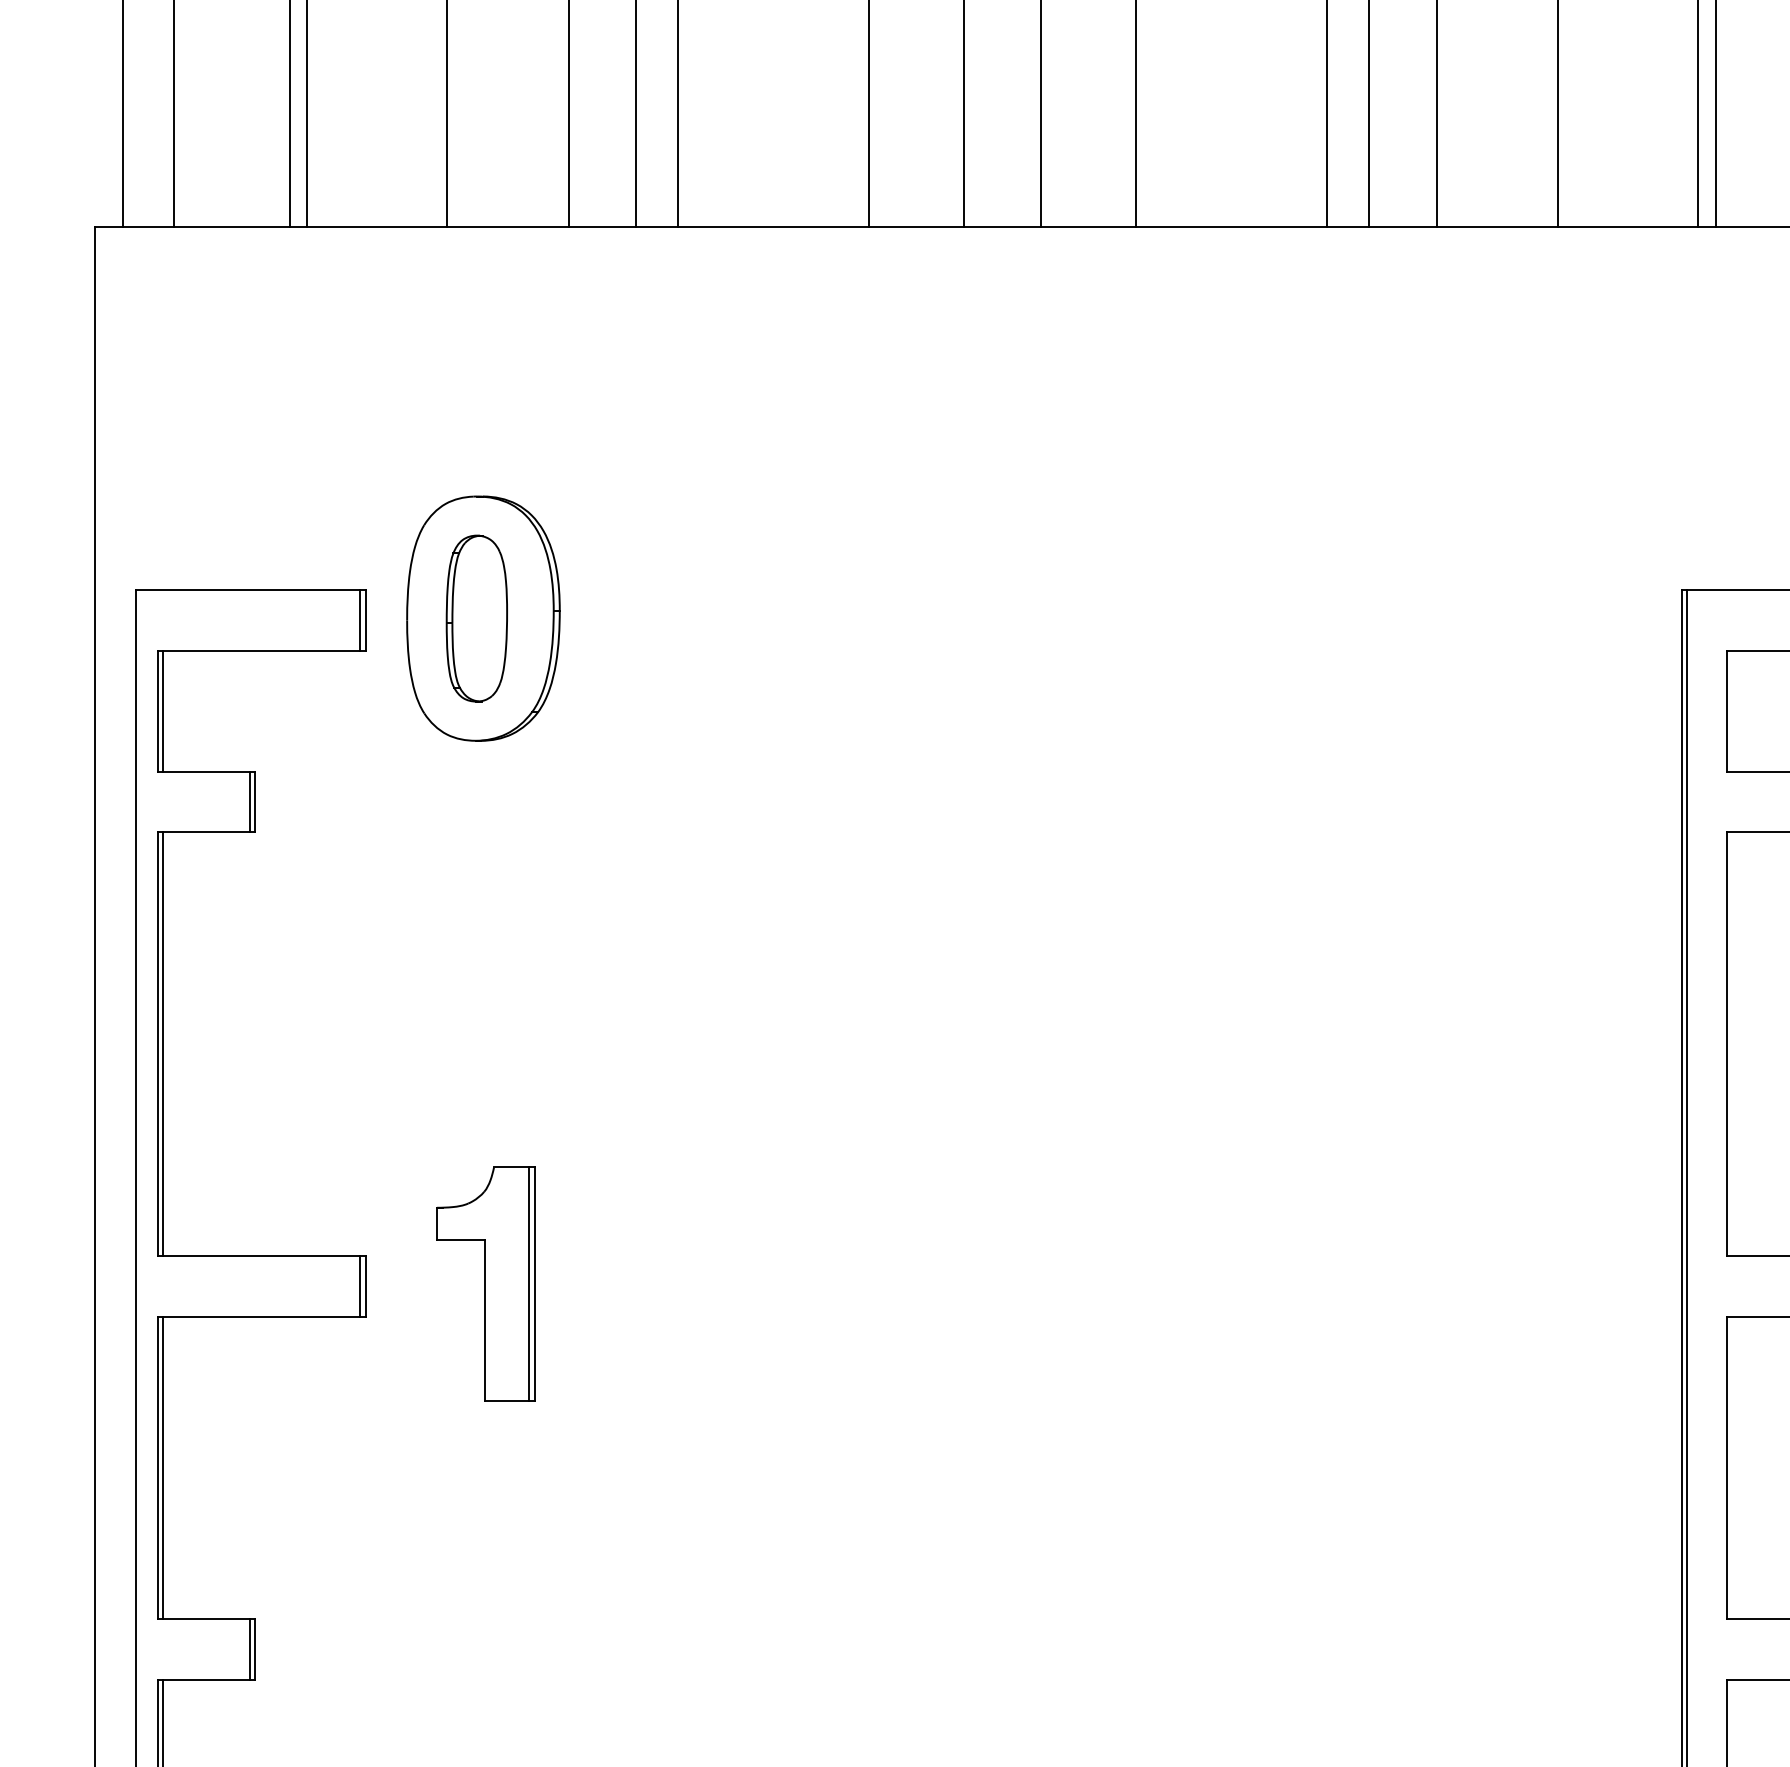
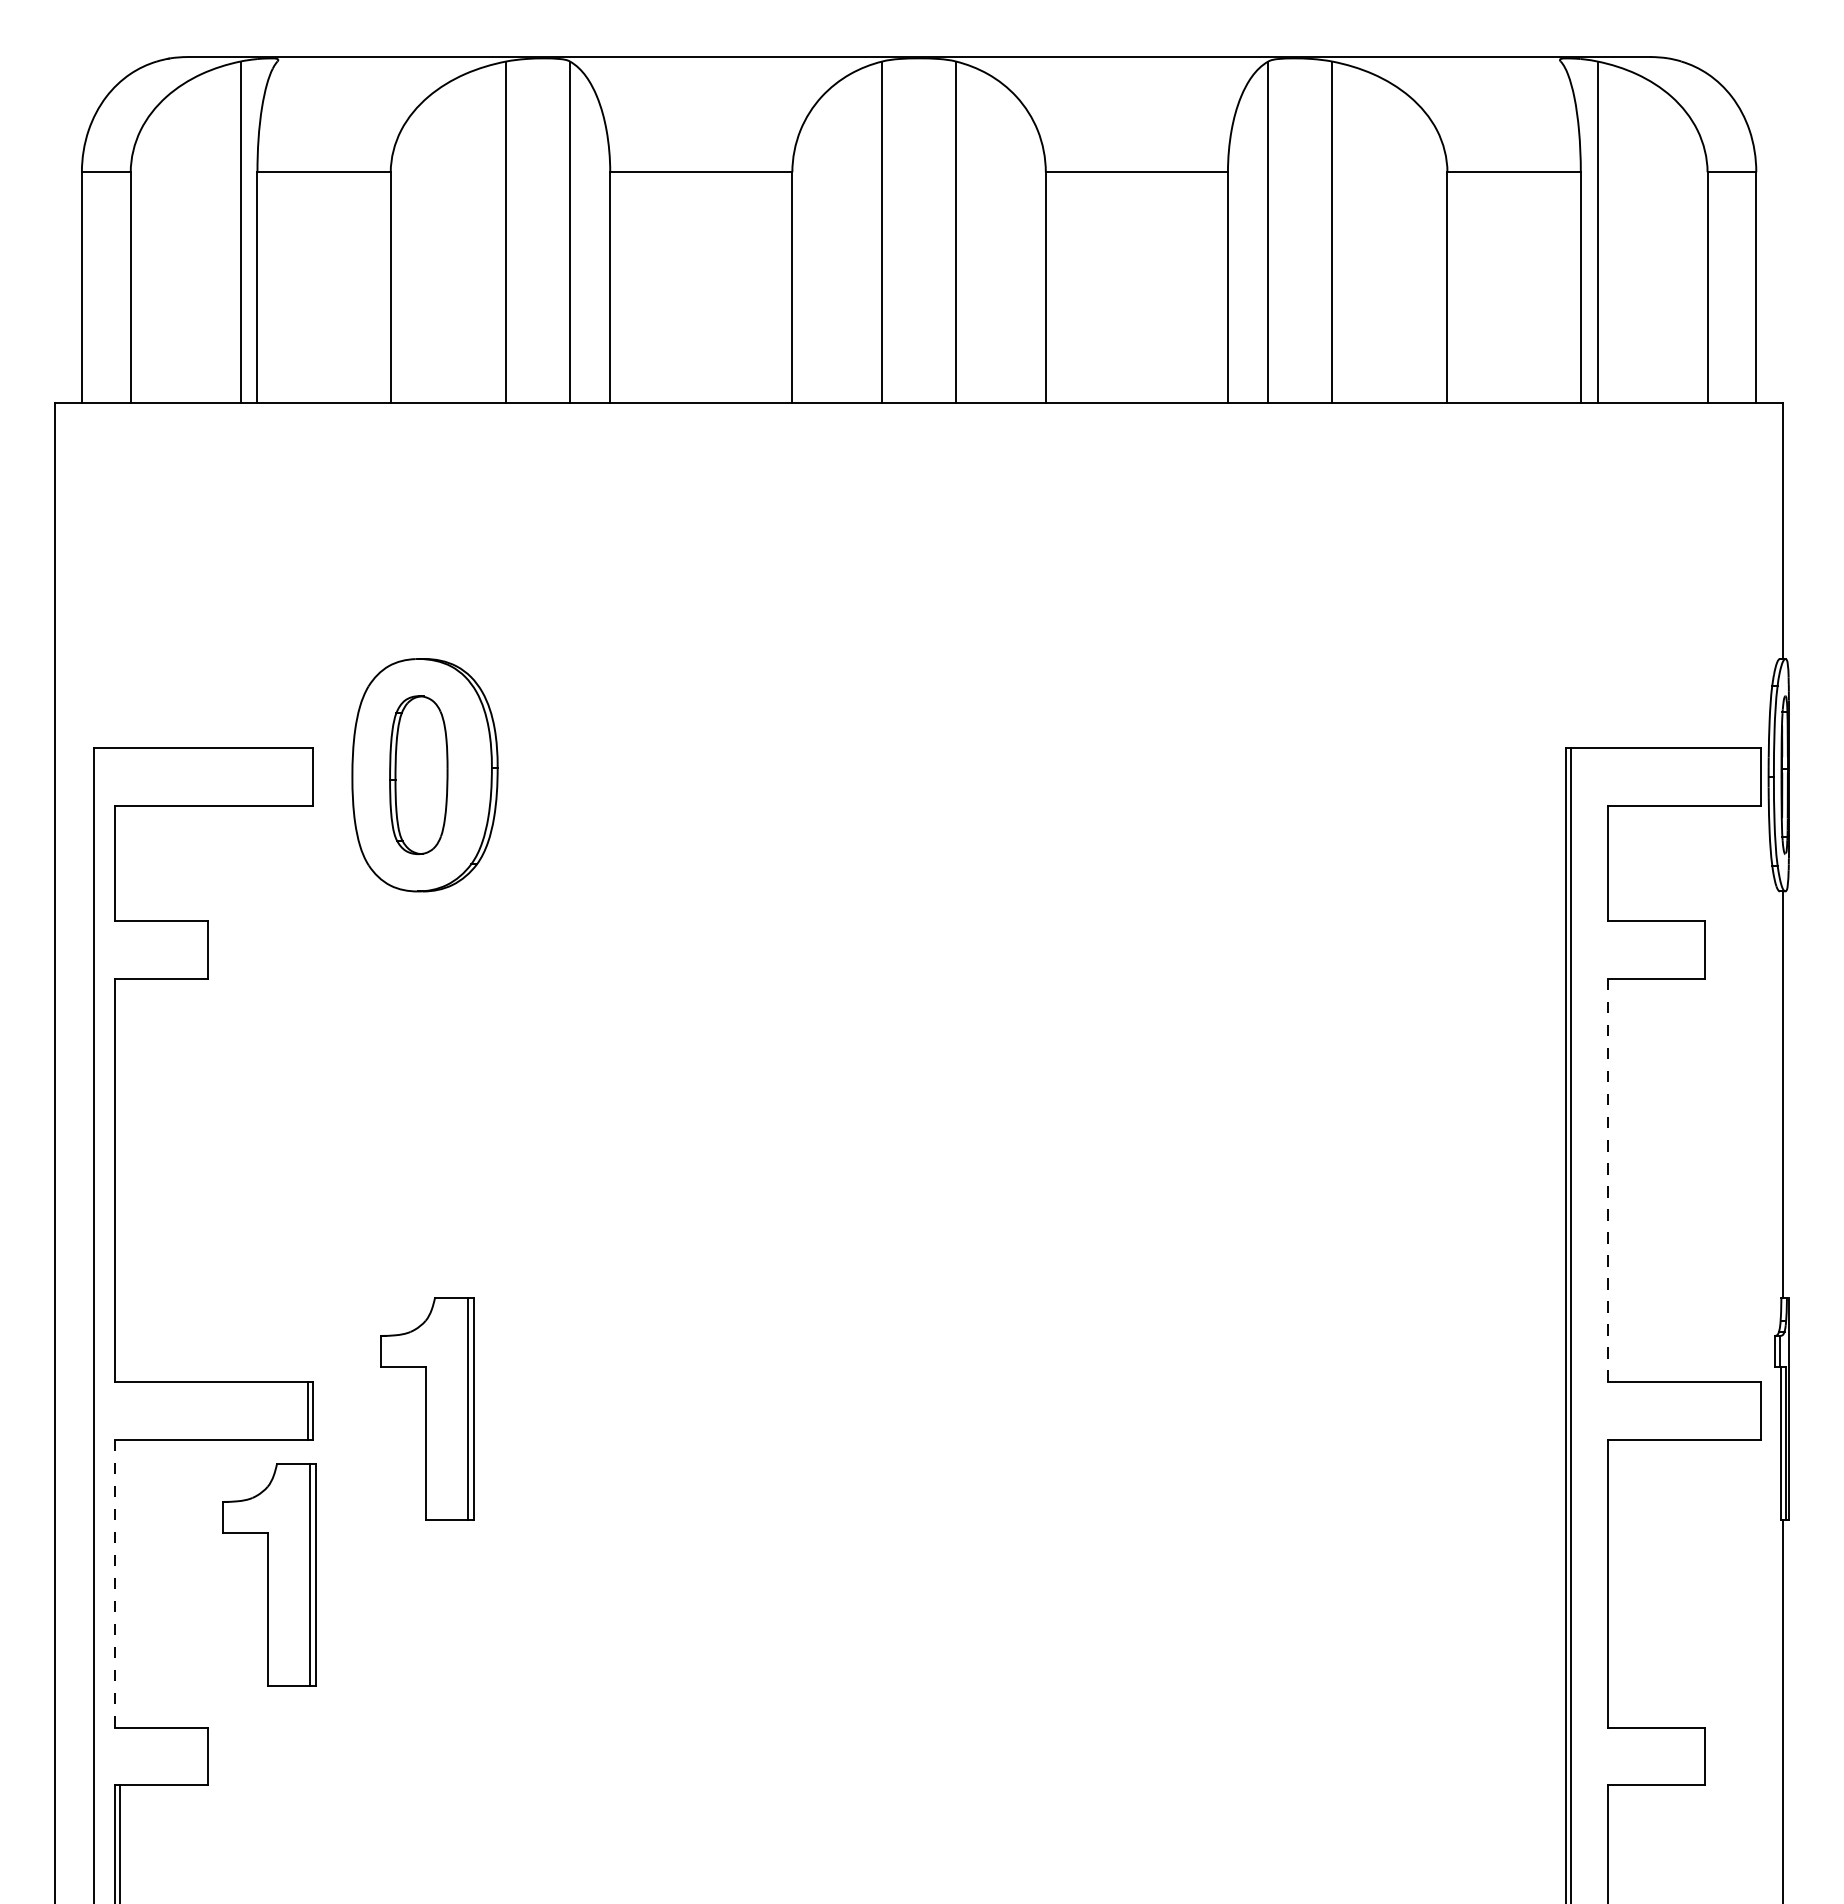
line: (359, 619) -> (307, 776), removed
line: (162, 711) -> (119, 863), removed
line: (249, 801) -> (202, 949), removed
line: (162, 1043) -> (119, 1179), removed
line: (1726, 1044) -> (1608, 1180), solid -> dashed
part: (320, 1458) -> (269, 1574), added
line: (157, 1467) -> (114, 1583), solid -> dashed
line: (162, 1467) -> (119, 1583), removed
line: (249, 1649) -> (202, 1756), removed

